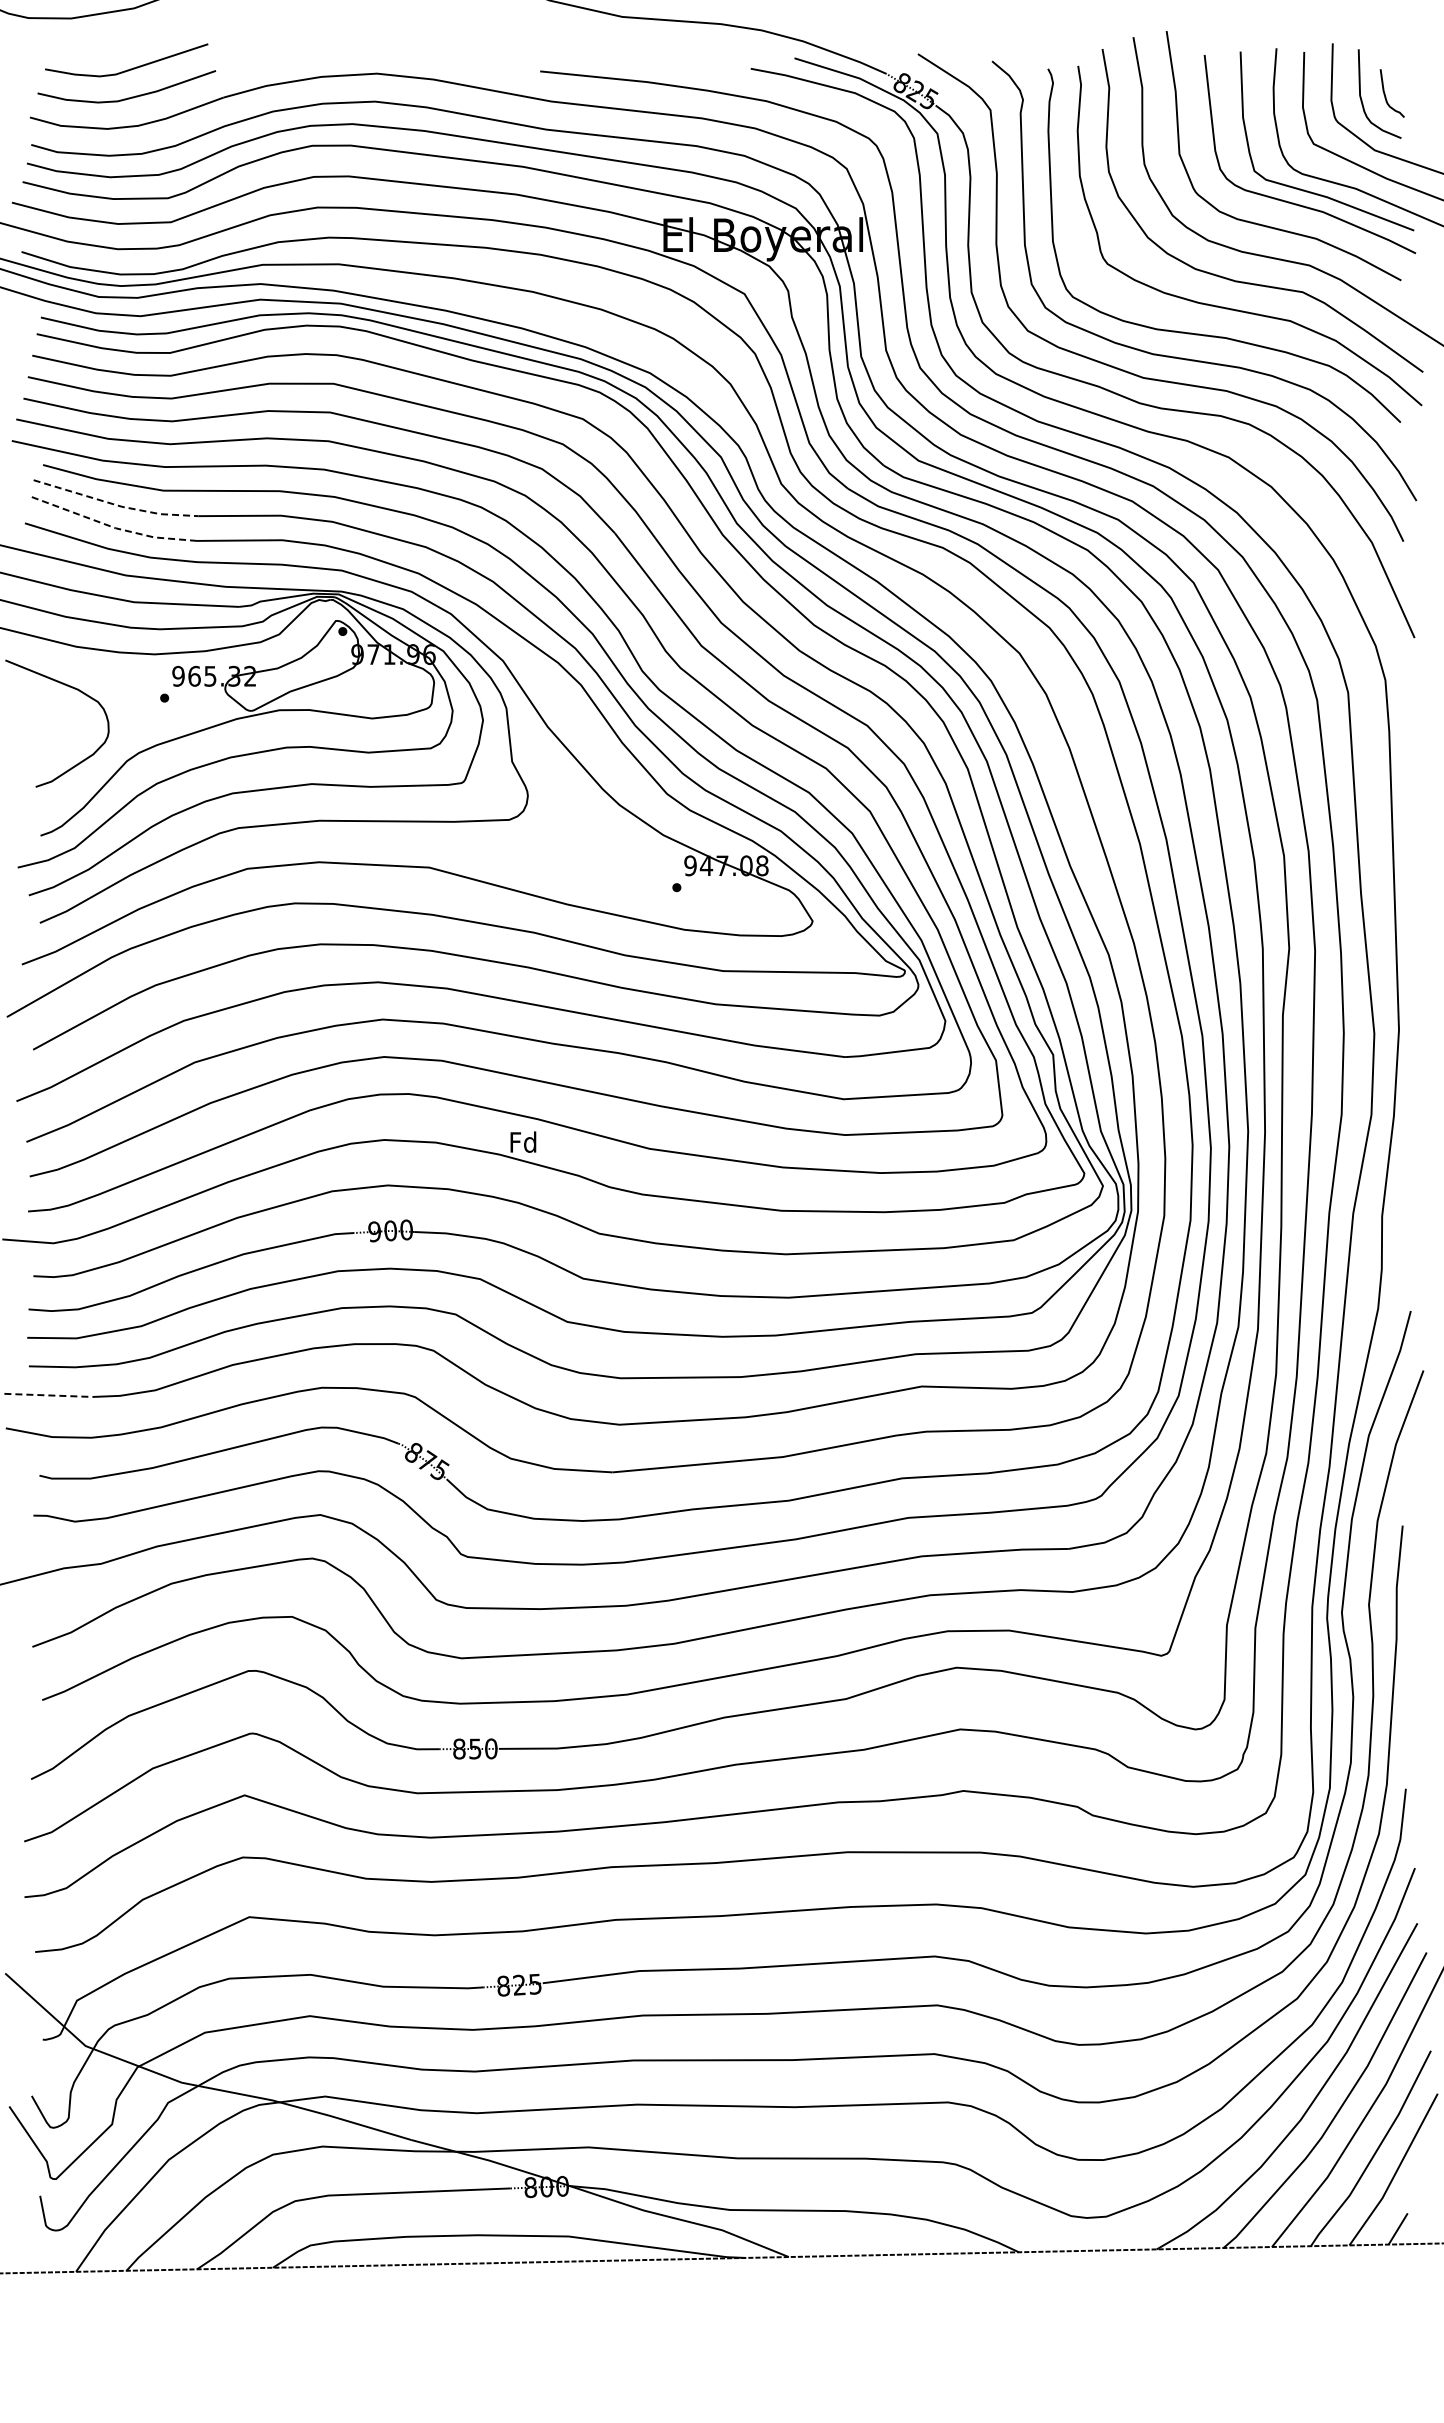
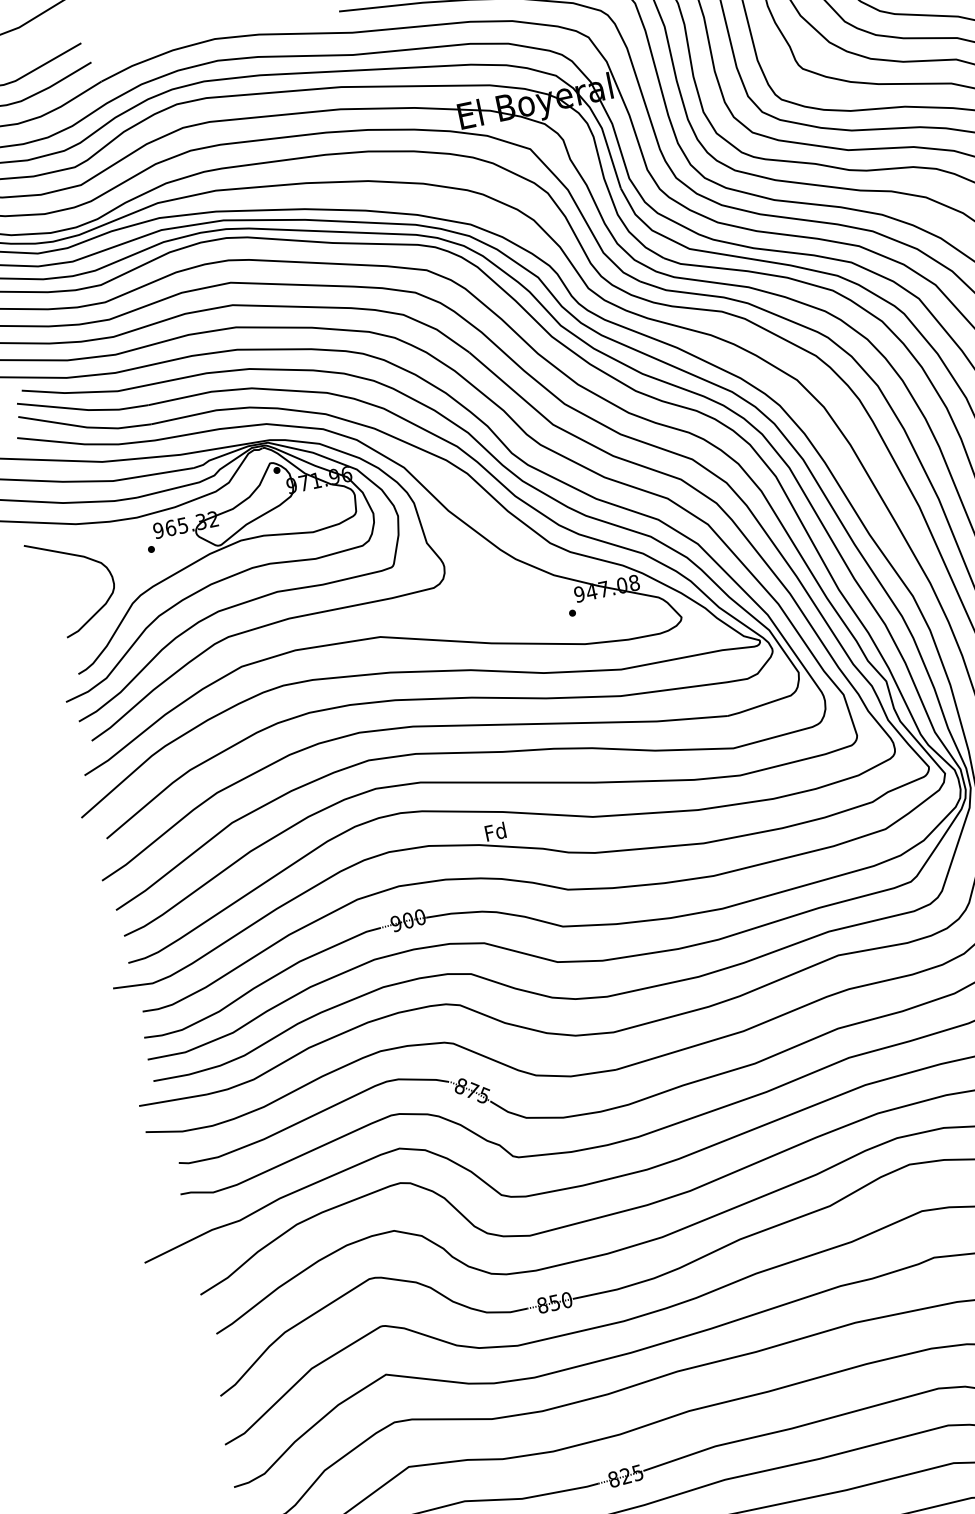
line: (116, 505) -> (84, 409), dashed -> solid
line: (113, 527) -> (85, 427), dashed -> solid
line: (49, 1395) -> (173, 1100), dashed -> solid

